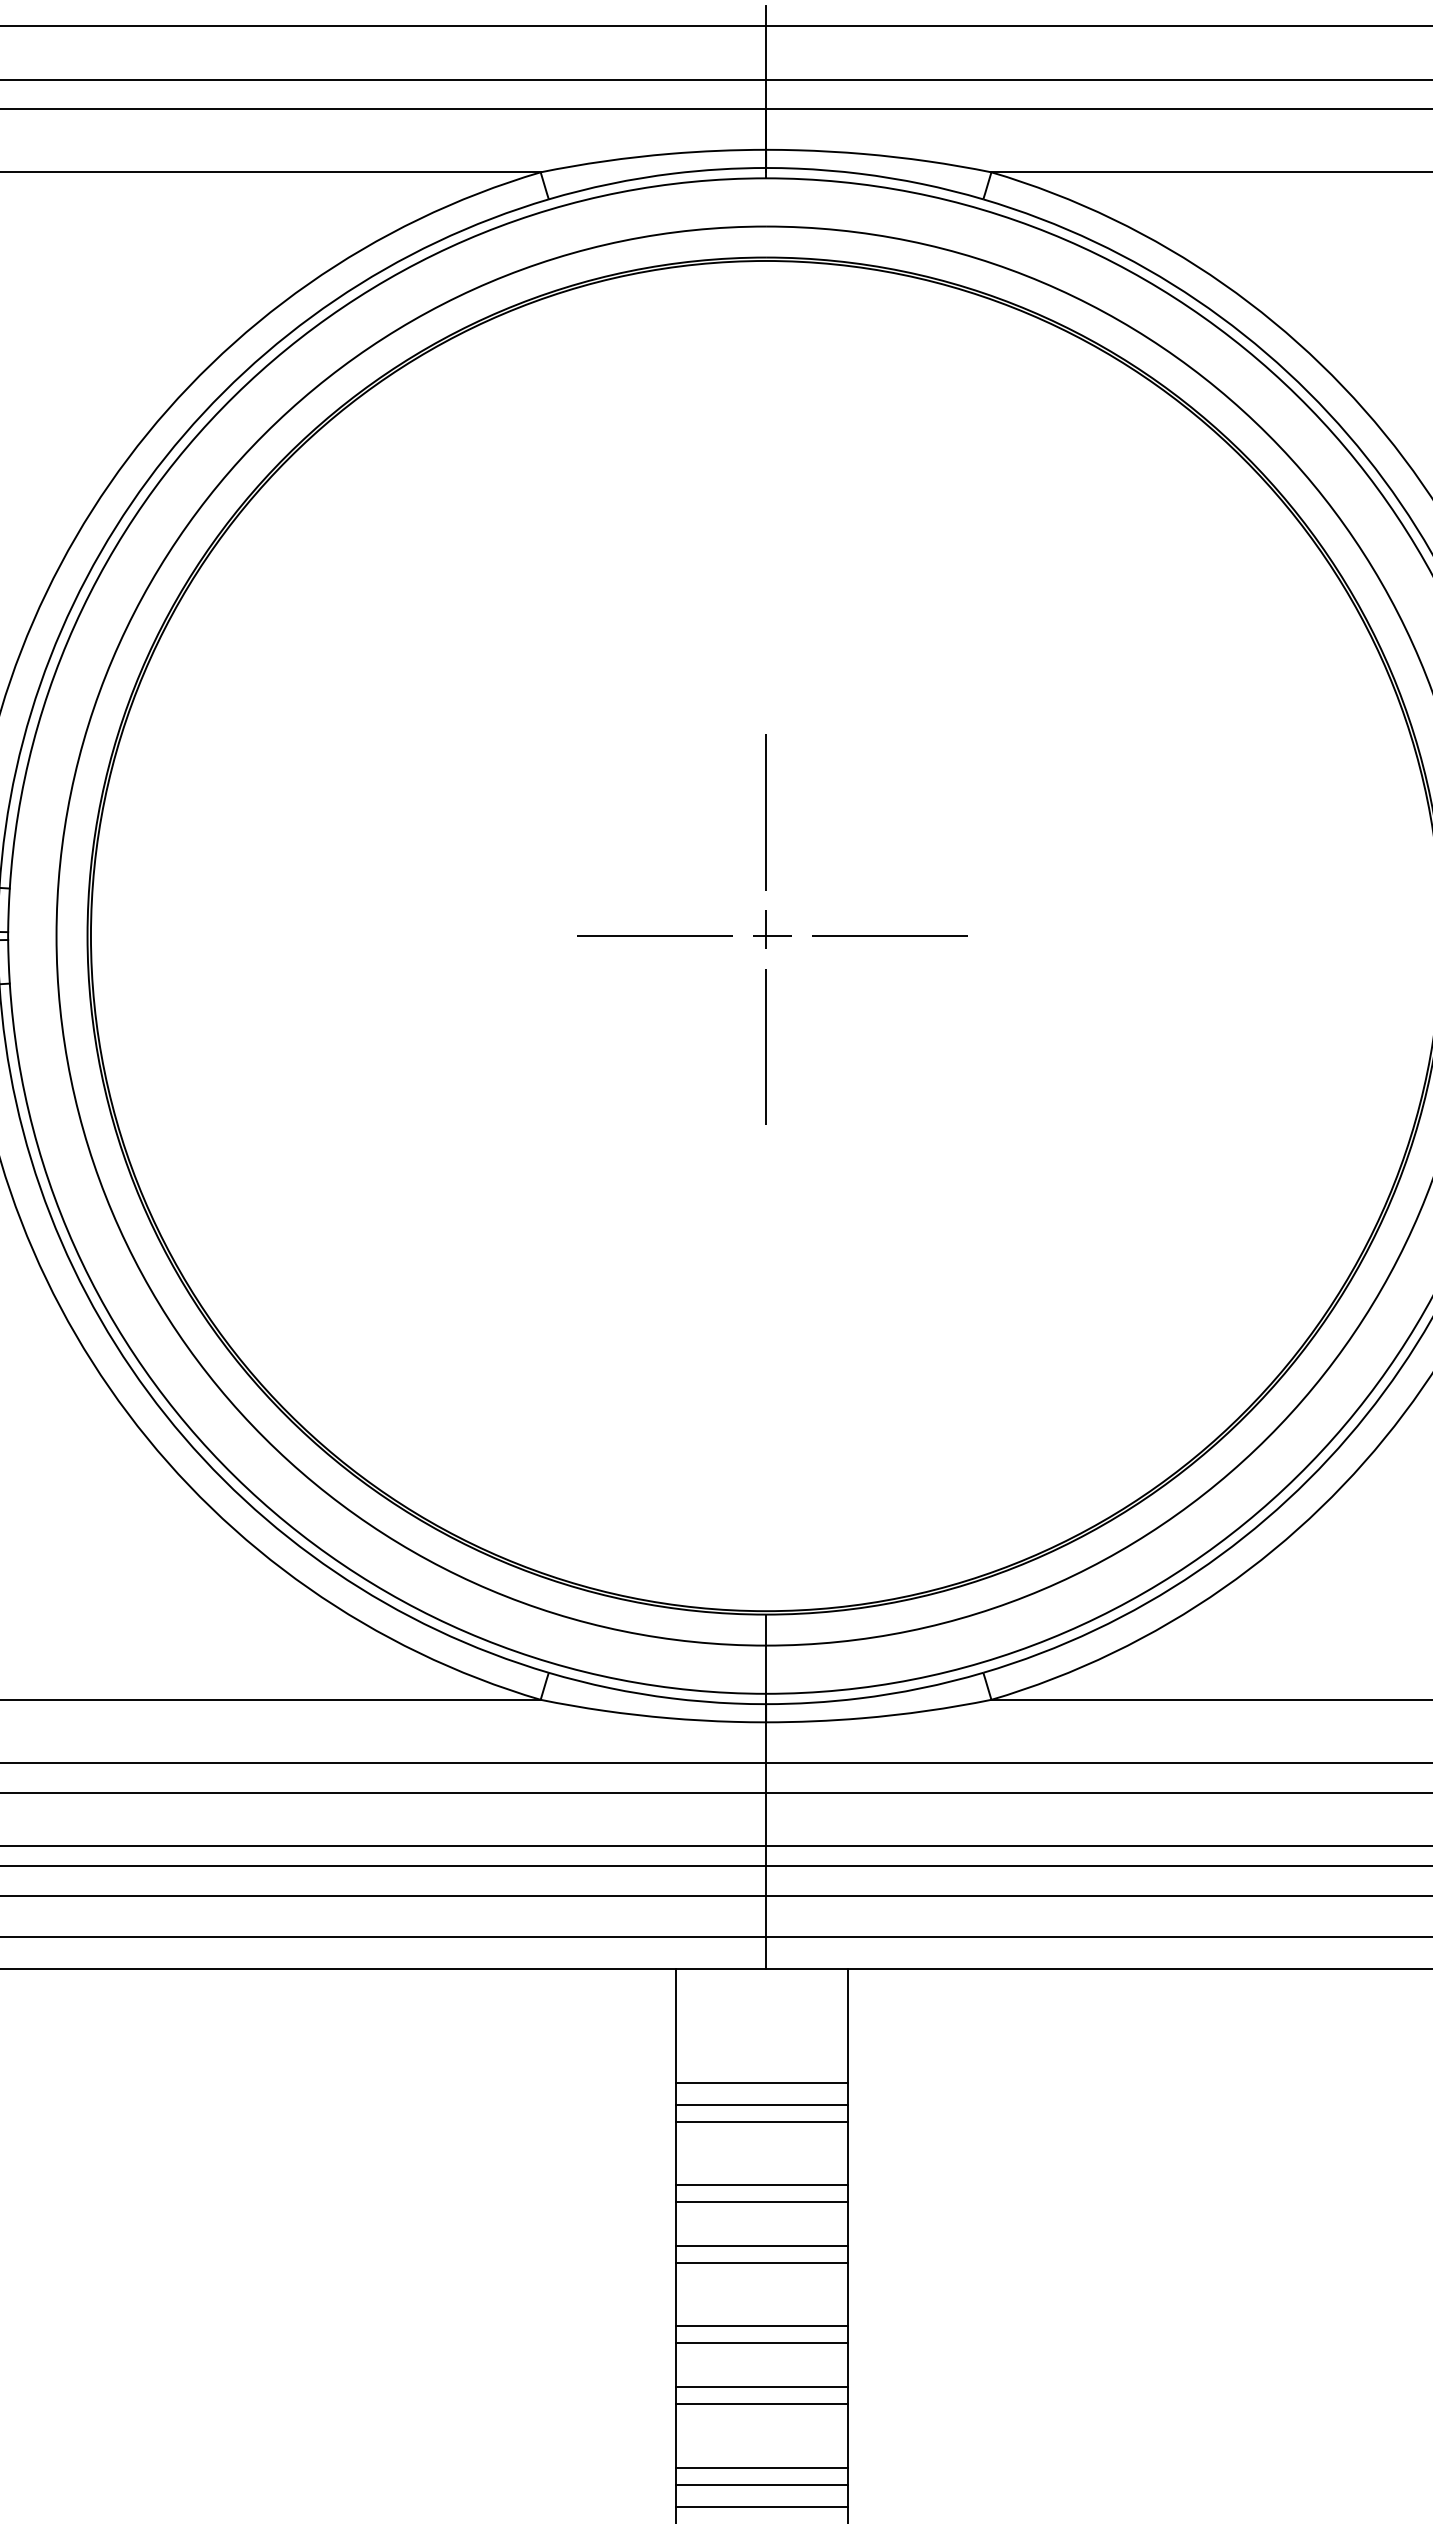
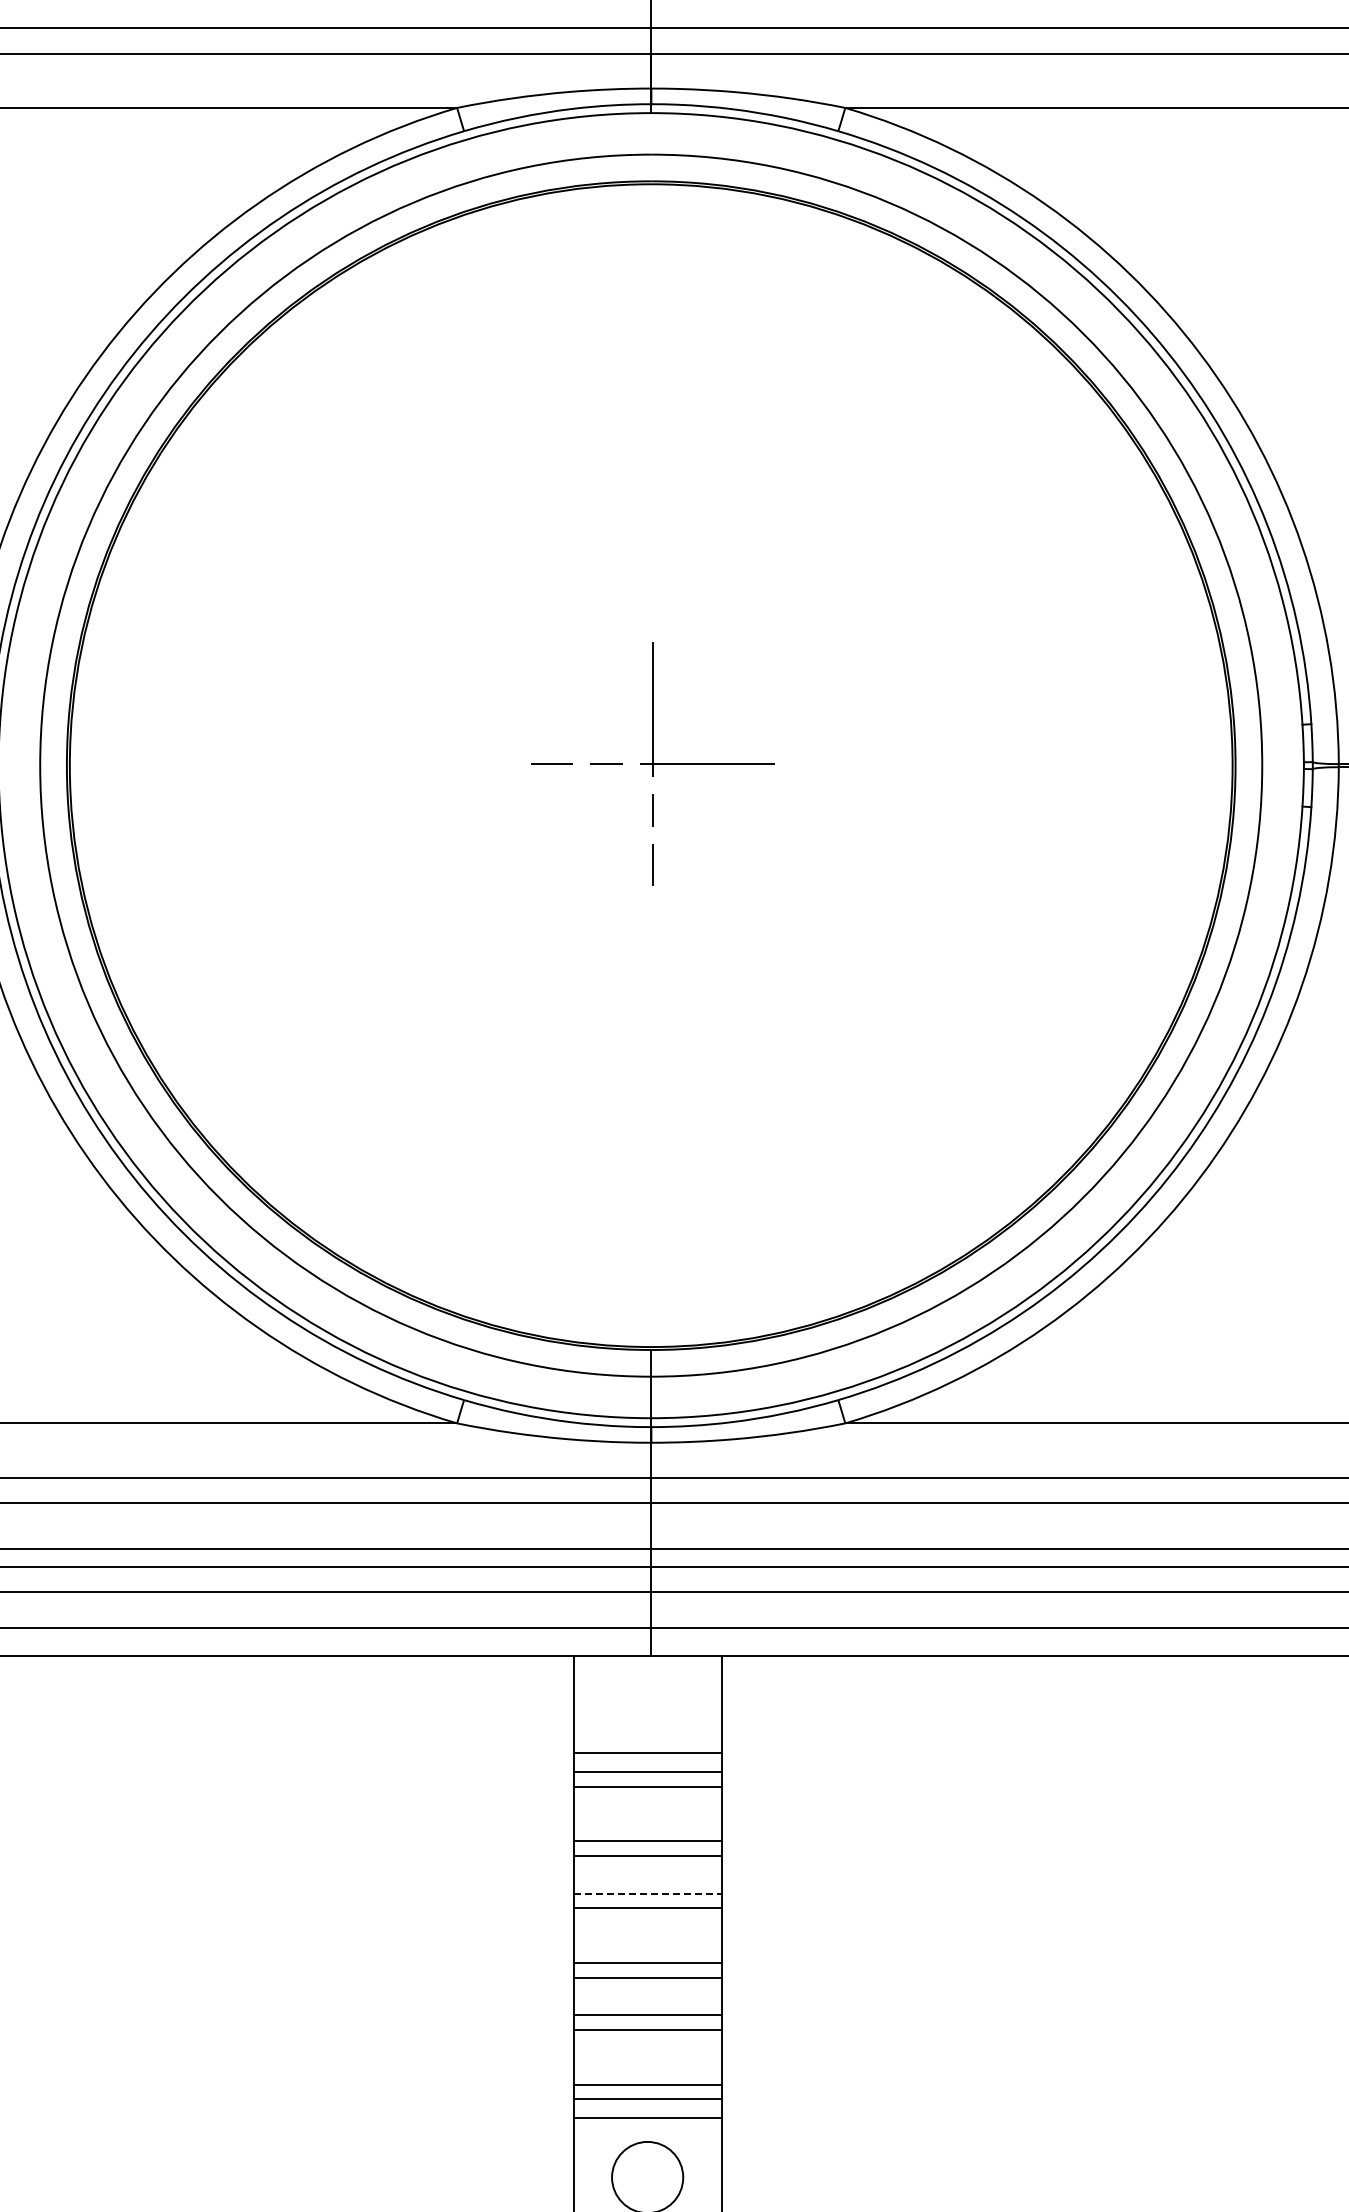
part: (772, 928) -> (656, 759), size x0.7
line: (762, 2245) -> (648, 1893), solid -> dashed

